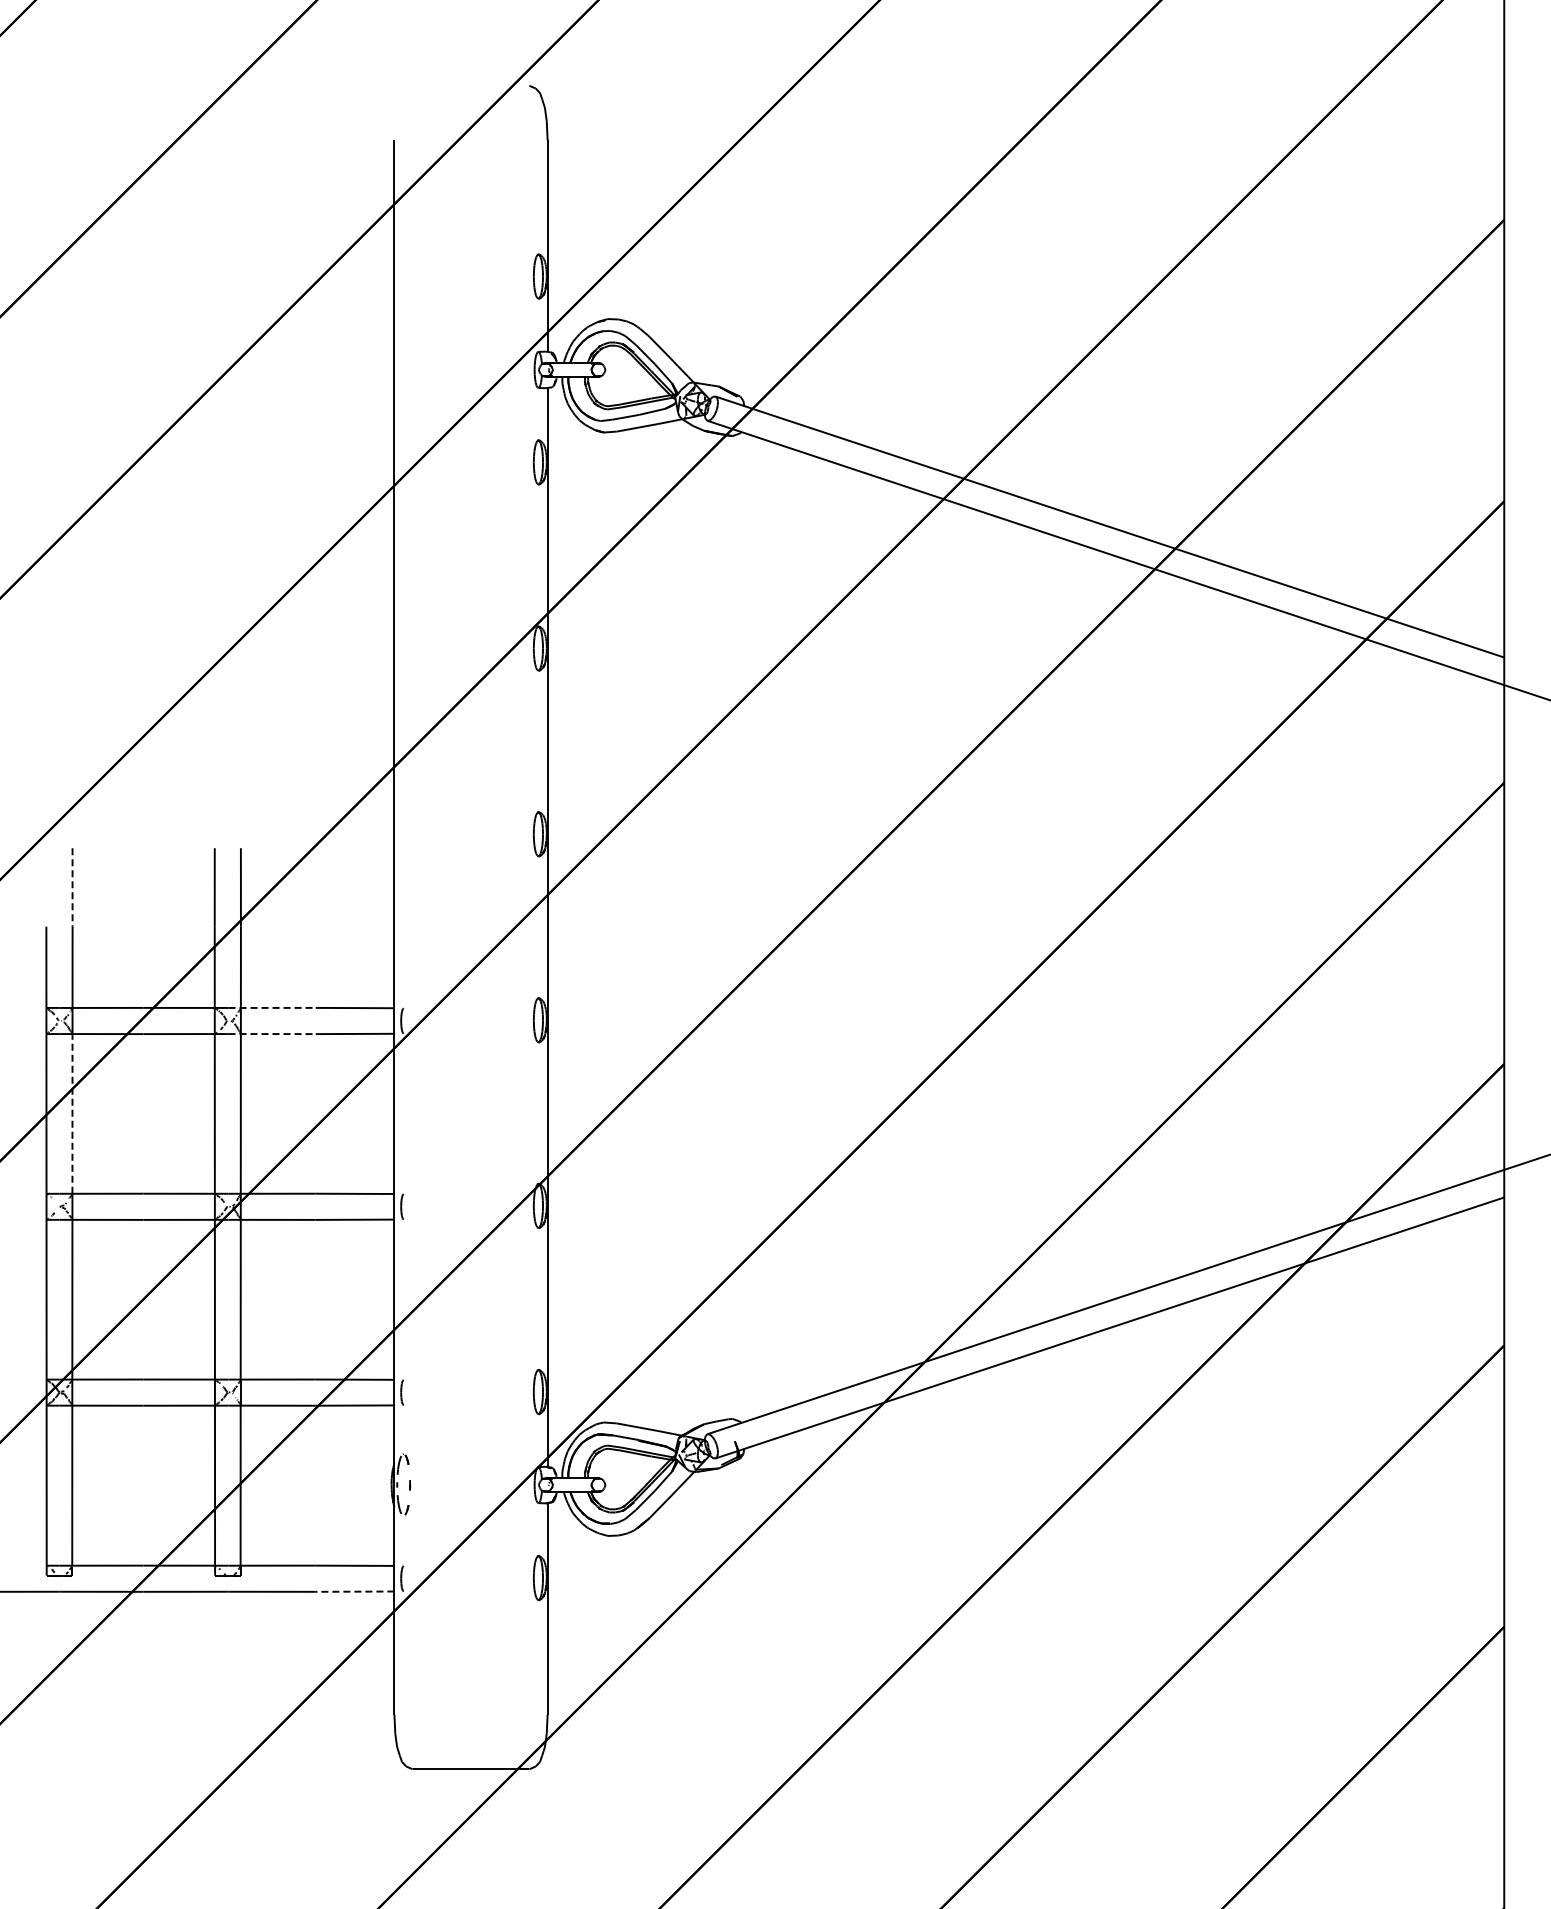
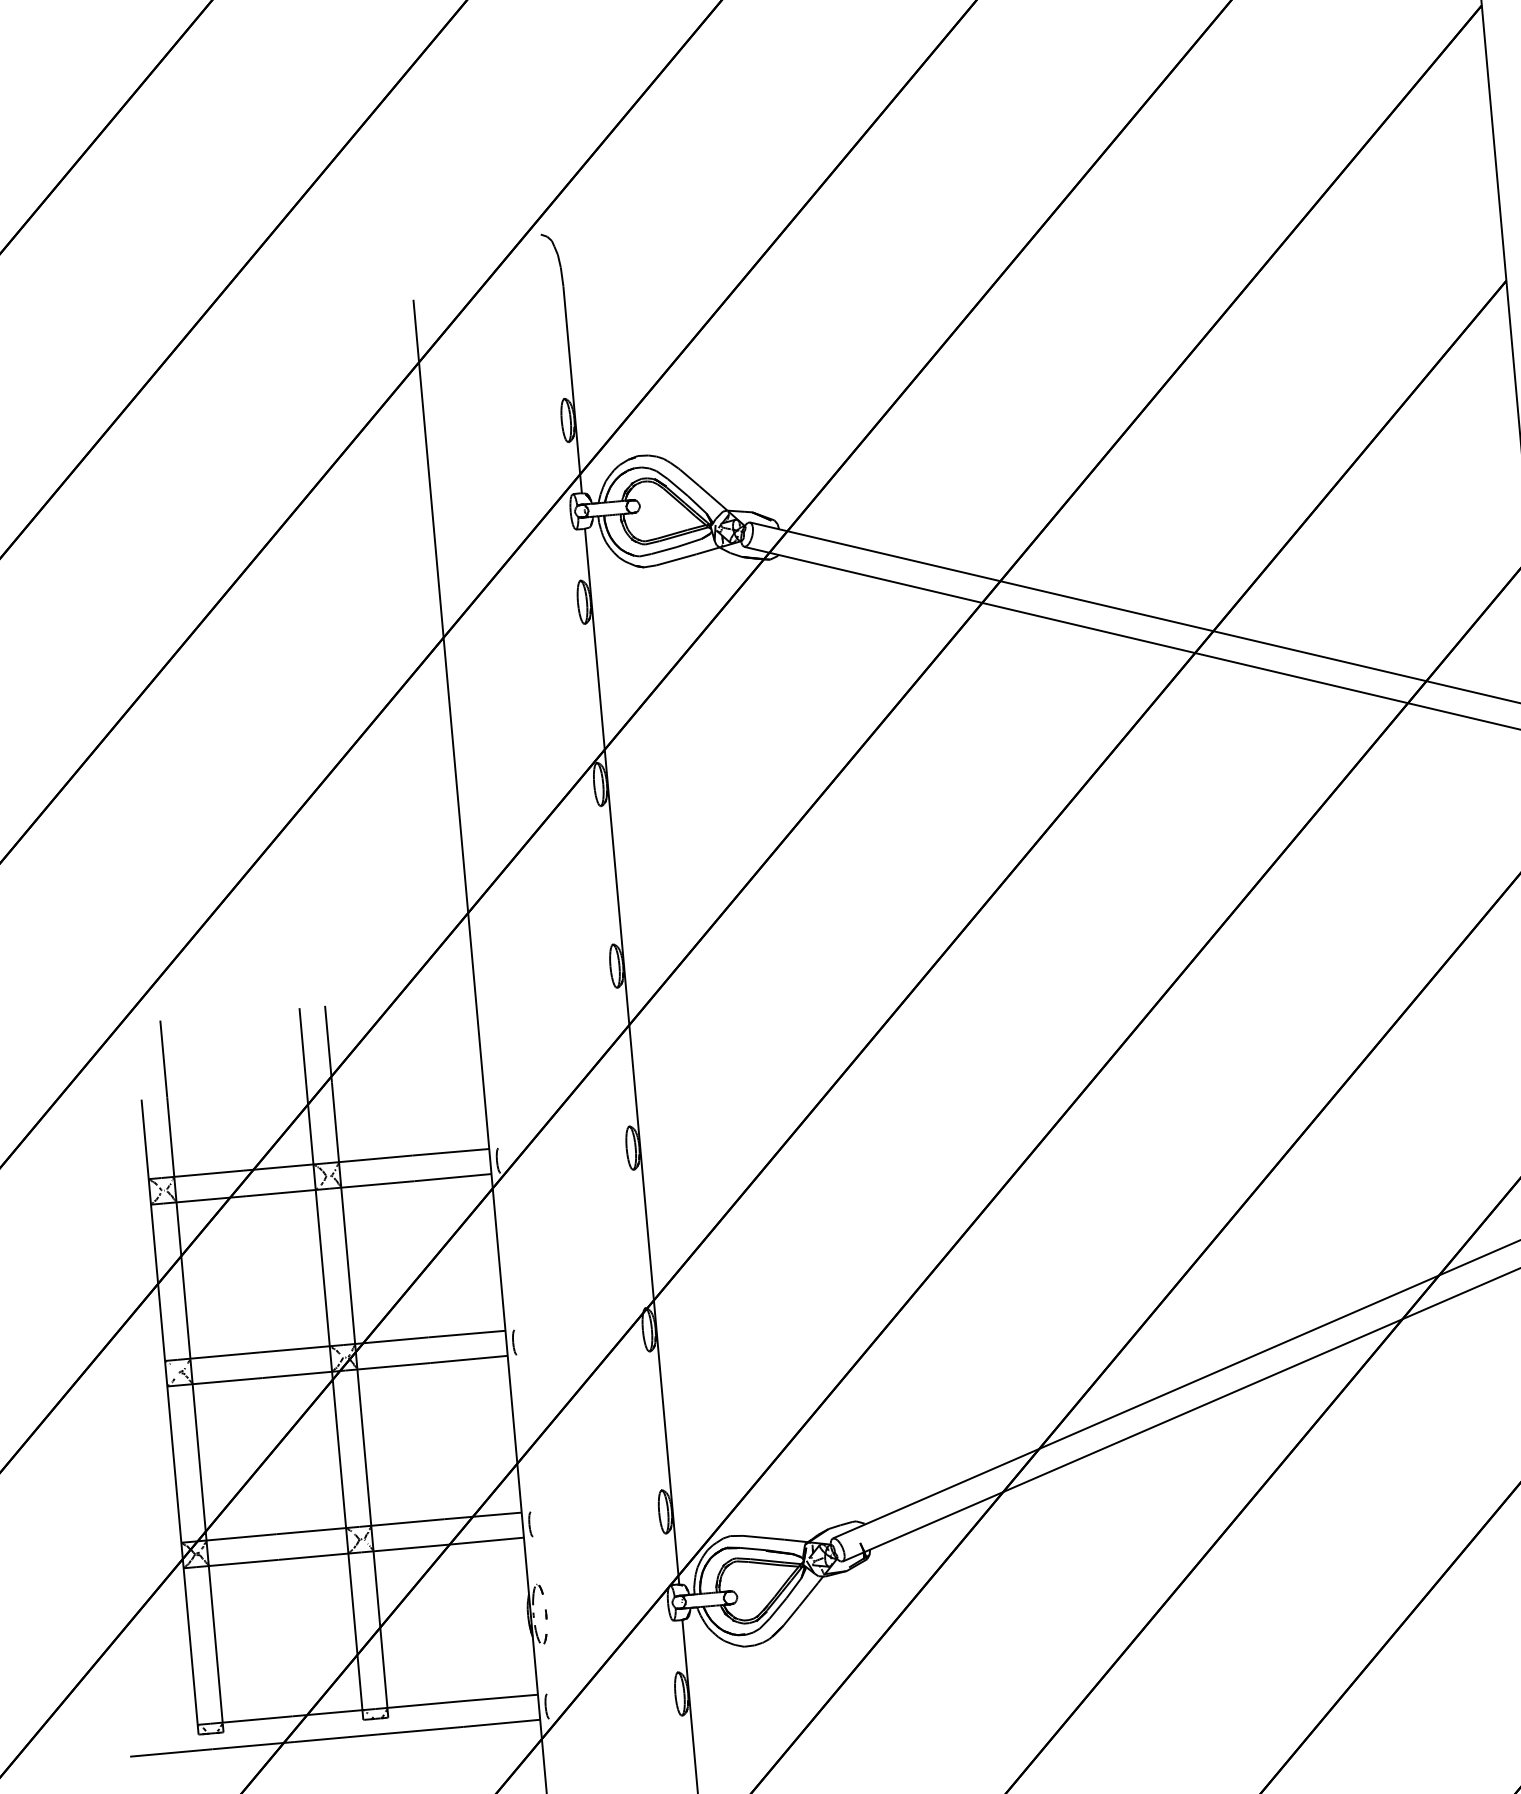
line: (72, 887) -> (163, 1058), dashed -> solid
line: (272, 1007) -> (369, 1158), dashed -> solid
line: (272, 1034) -> (372, 1185), dashed -> solid
line: (72, 1113) -> (183, 1280), dashed -> solid
line: (354, 1591) -> (501, 1723), dashed -> solid

